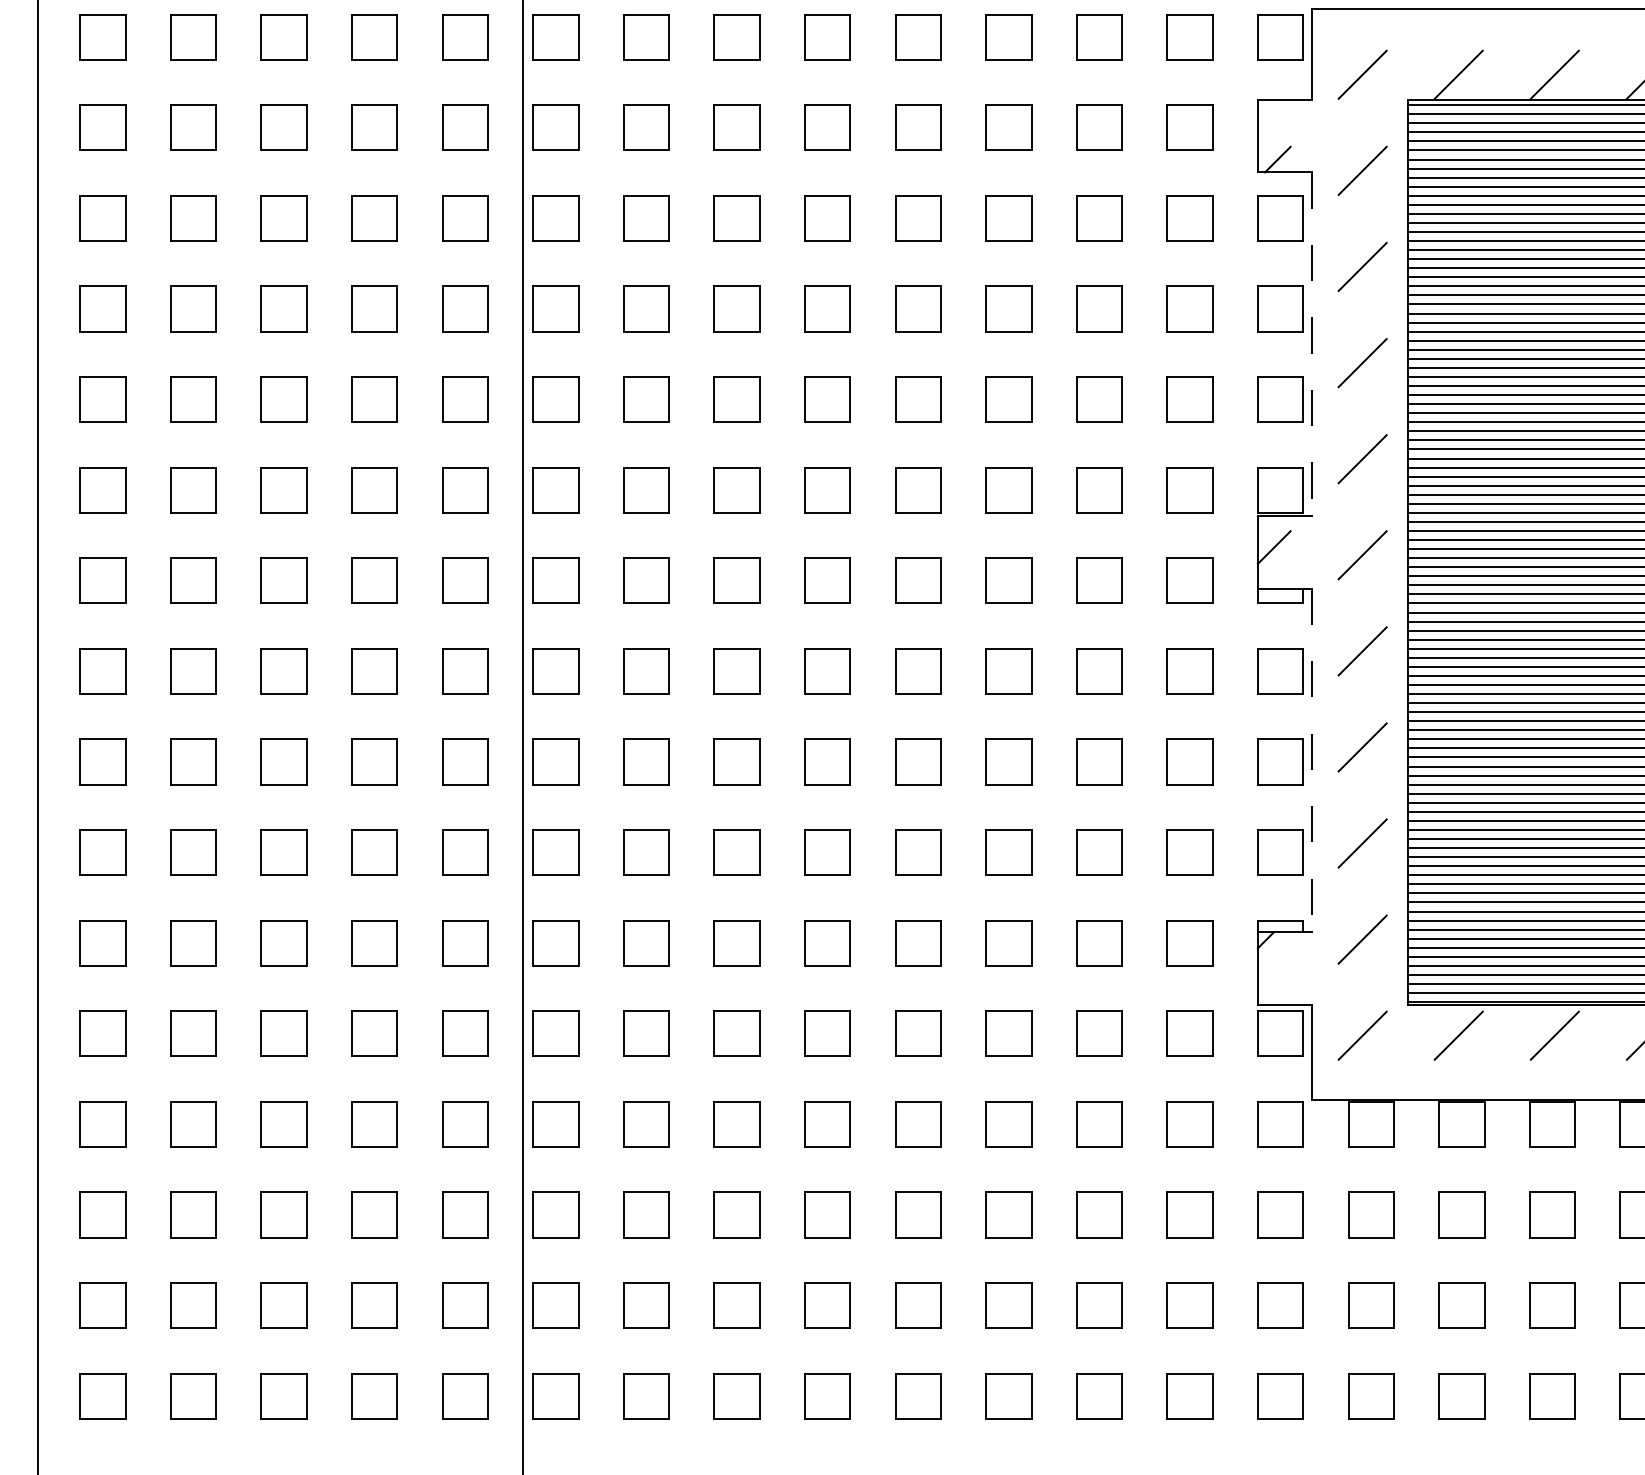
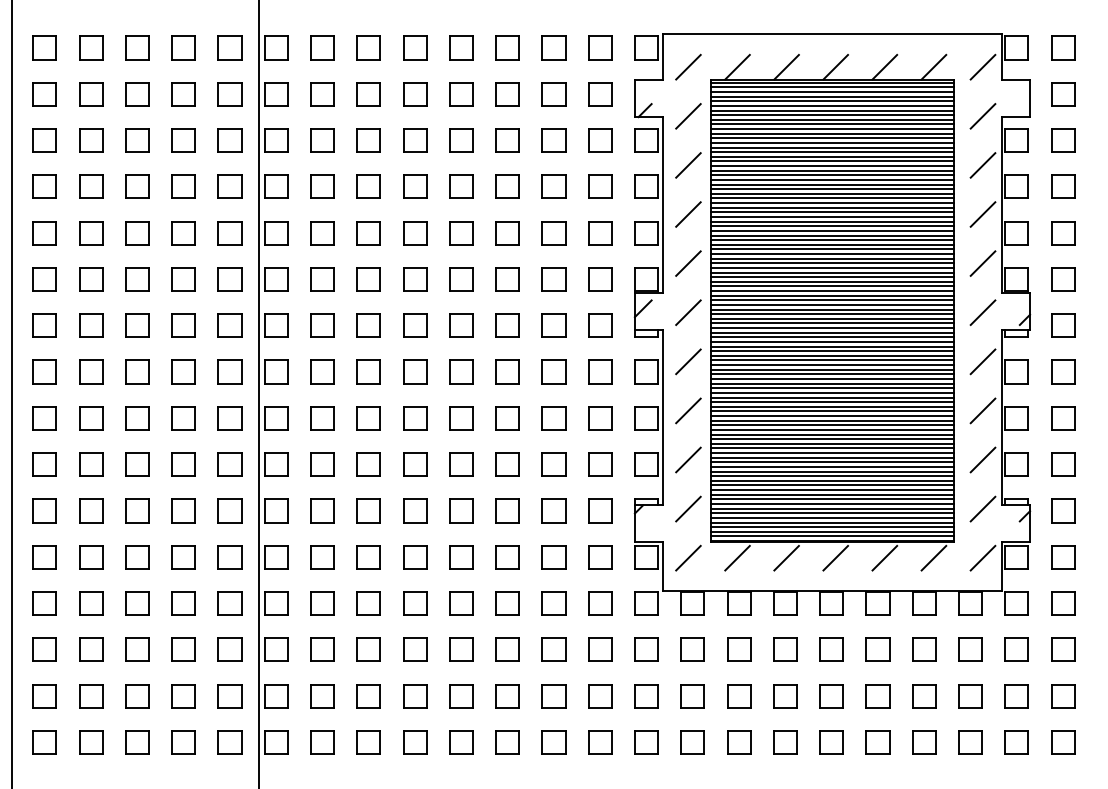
line: (1311, 343) -> (662, 204), dashed -> solid
line: (1311, 760) -> (662, 417), dashed -> solid

